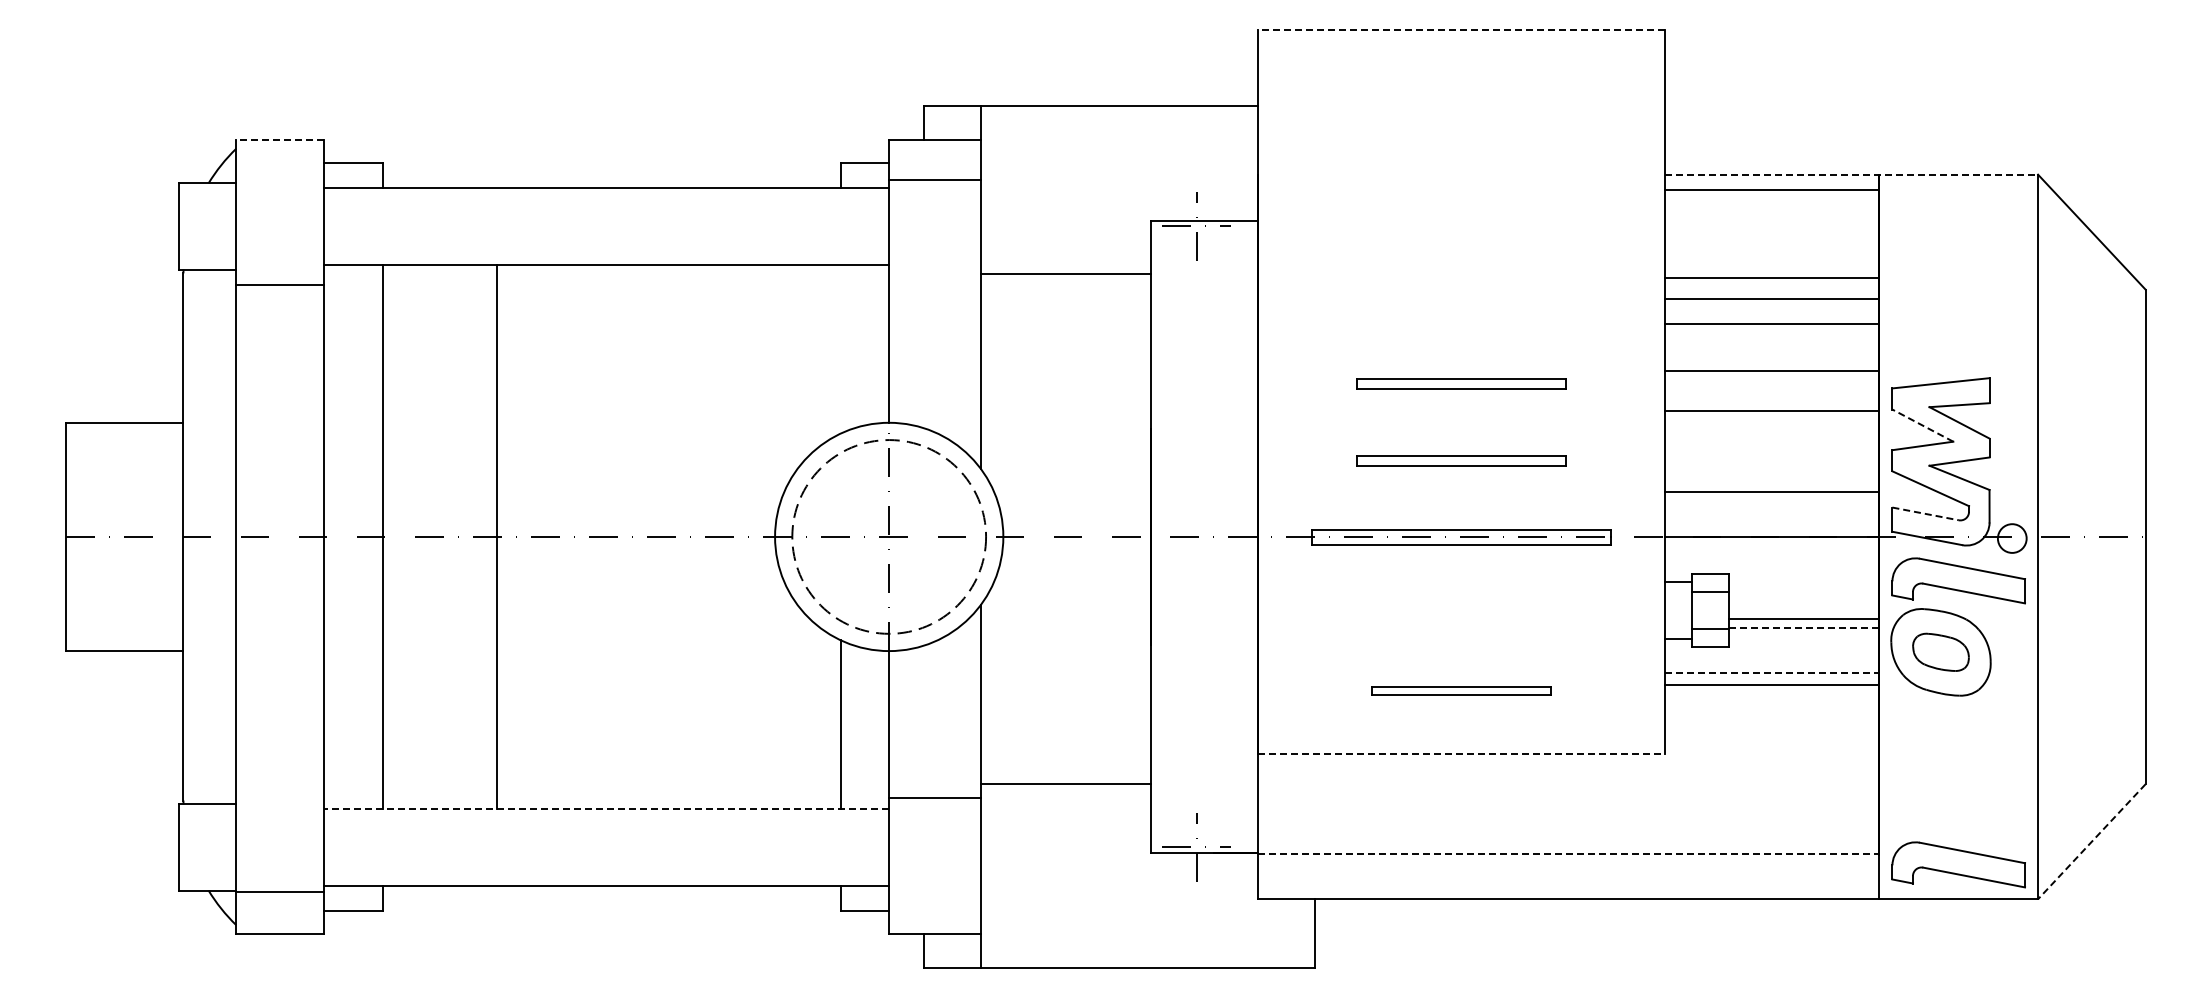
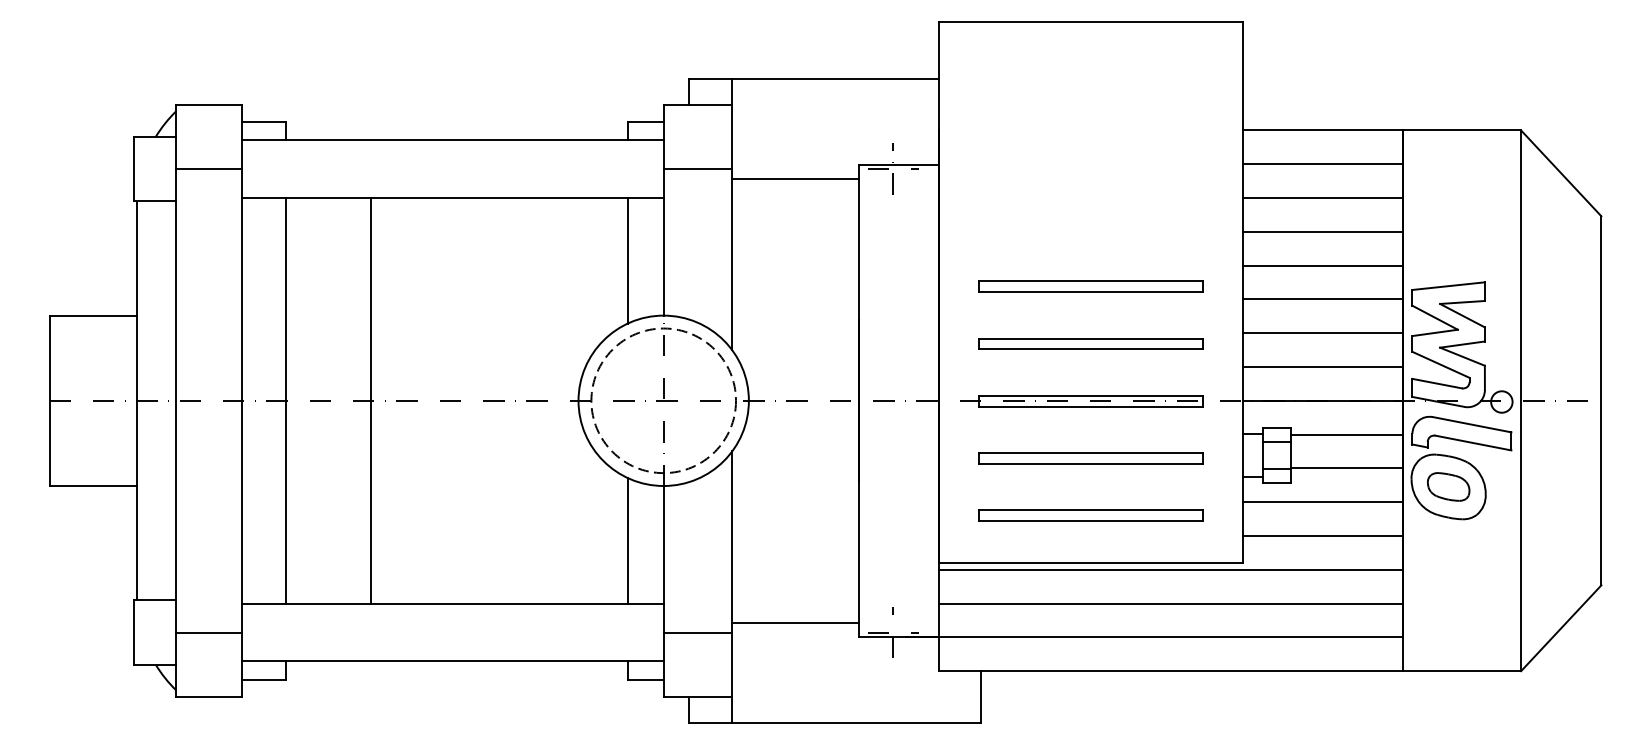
line: (1461, 29) -> (1090, 22), dashed -> solid
line: (280, 140) -> (209, 104), dashed -> solid
line: (1851, 174) -> (1381, 130), dashed -> solid
line: (935, 180) -> (698, 169), moved
line: (1771, 189) -> (1322, 163), moved
line: (1065, 273) -> (795, 178), moved
line: (1771, 277) -> (1322, 231), moved
line: (280, 285) -> (209, 169), moved
line: (1771, 299) -> (1322, 198), moved
line: (1771, 323) -> (1322, 265), moved
line: (840, 349) -> (627, 260), added
line: (1771, 371) -> (1322, 299), moved
part: (1461, 383) -> (1090, 286), size x1.43
line: (1771, 411) -> (1322, 333), moved
line: (1922, 425) -> (1434, 317), dashed -> solid
part: (1461, 460) -> (1090, 343), size x1.43
line: (1925, 513) -> (1437, 383), dashed -> solid
part: (1461, 613) -> (1090, 457), added
line: (1804, 619) -> (1346, 434), moved
line: (1804, 627) -> (1346, 468), dashed -> solid
line: (1772, 672) -> (1322, 501), dashed -> solid
line: (1771, 685) -> (1322, 536), moved
part: (1461, 690) -> (1090, 515), size x1.67
line: (1462, 754) -> (1091, 563), dashed -> solid
line: (1568, 763) -> (1170, 569), added
line: (1065, 784) -> (795, 622), moved
line: (935, 798) -> (698, 632), moved
line: (606, 808) -> (452, 603), dashed -> solid
line: (1568, 808) -> (1170, 603), added
line: (2091, 841) -> (1560, 628), dashed -> solid
line: (1568, 853) -> (1170, 637), dashed -> solid
part: (1958, 864) -> (1461, 645), removed
line: (280, 892) -> (209, 632), moved

